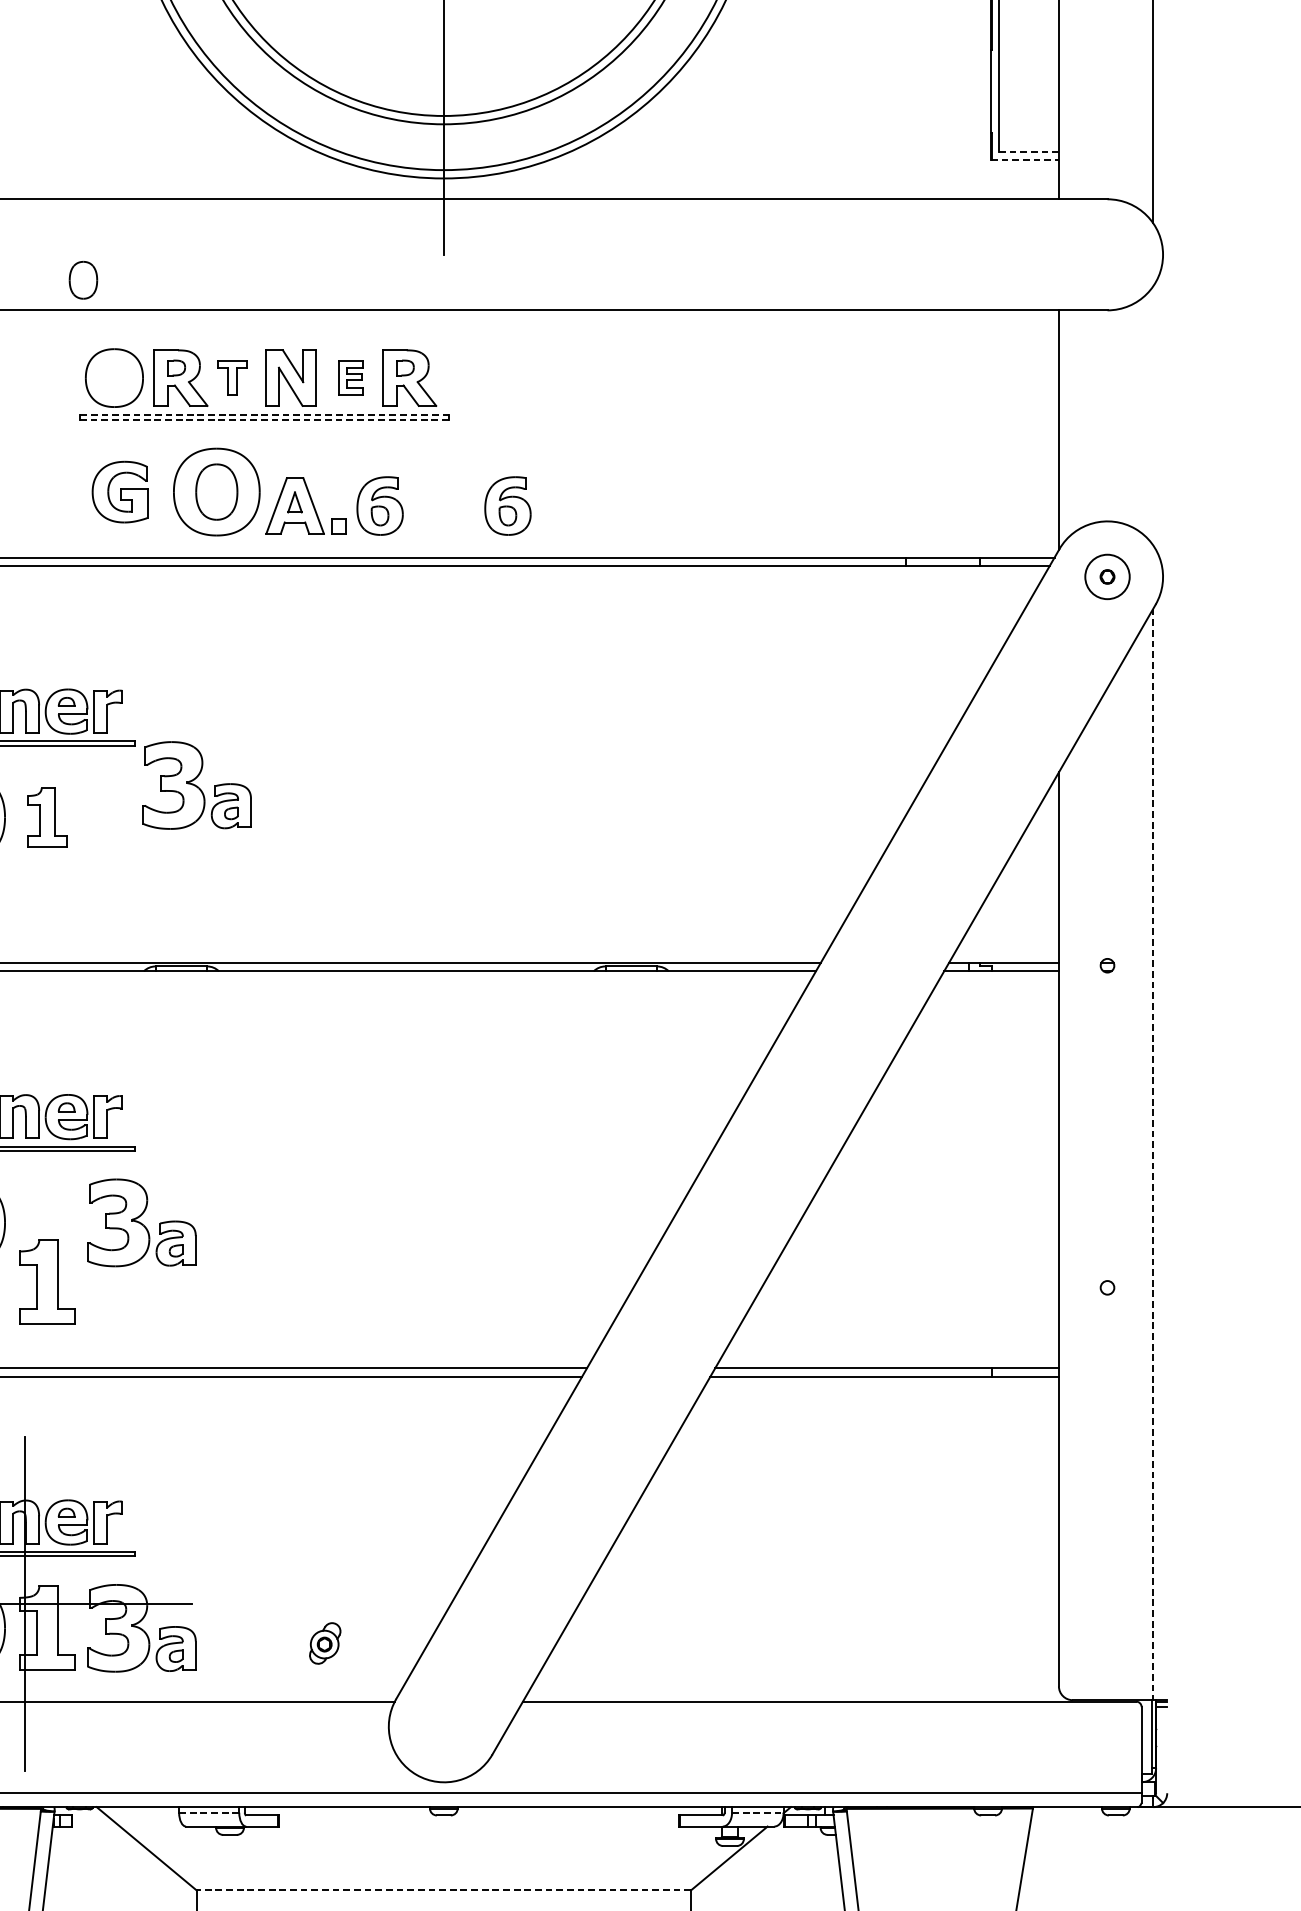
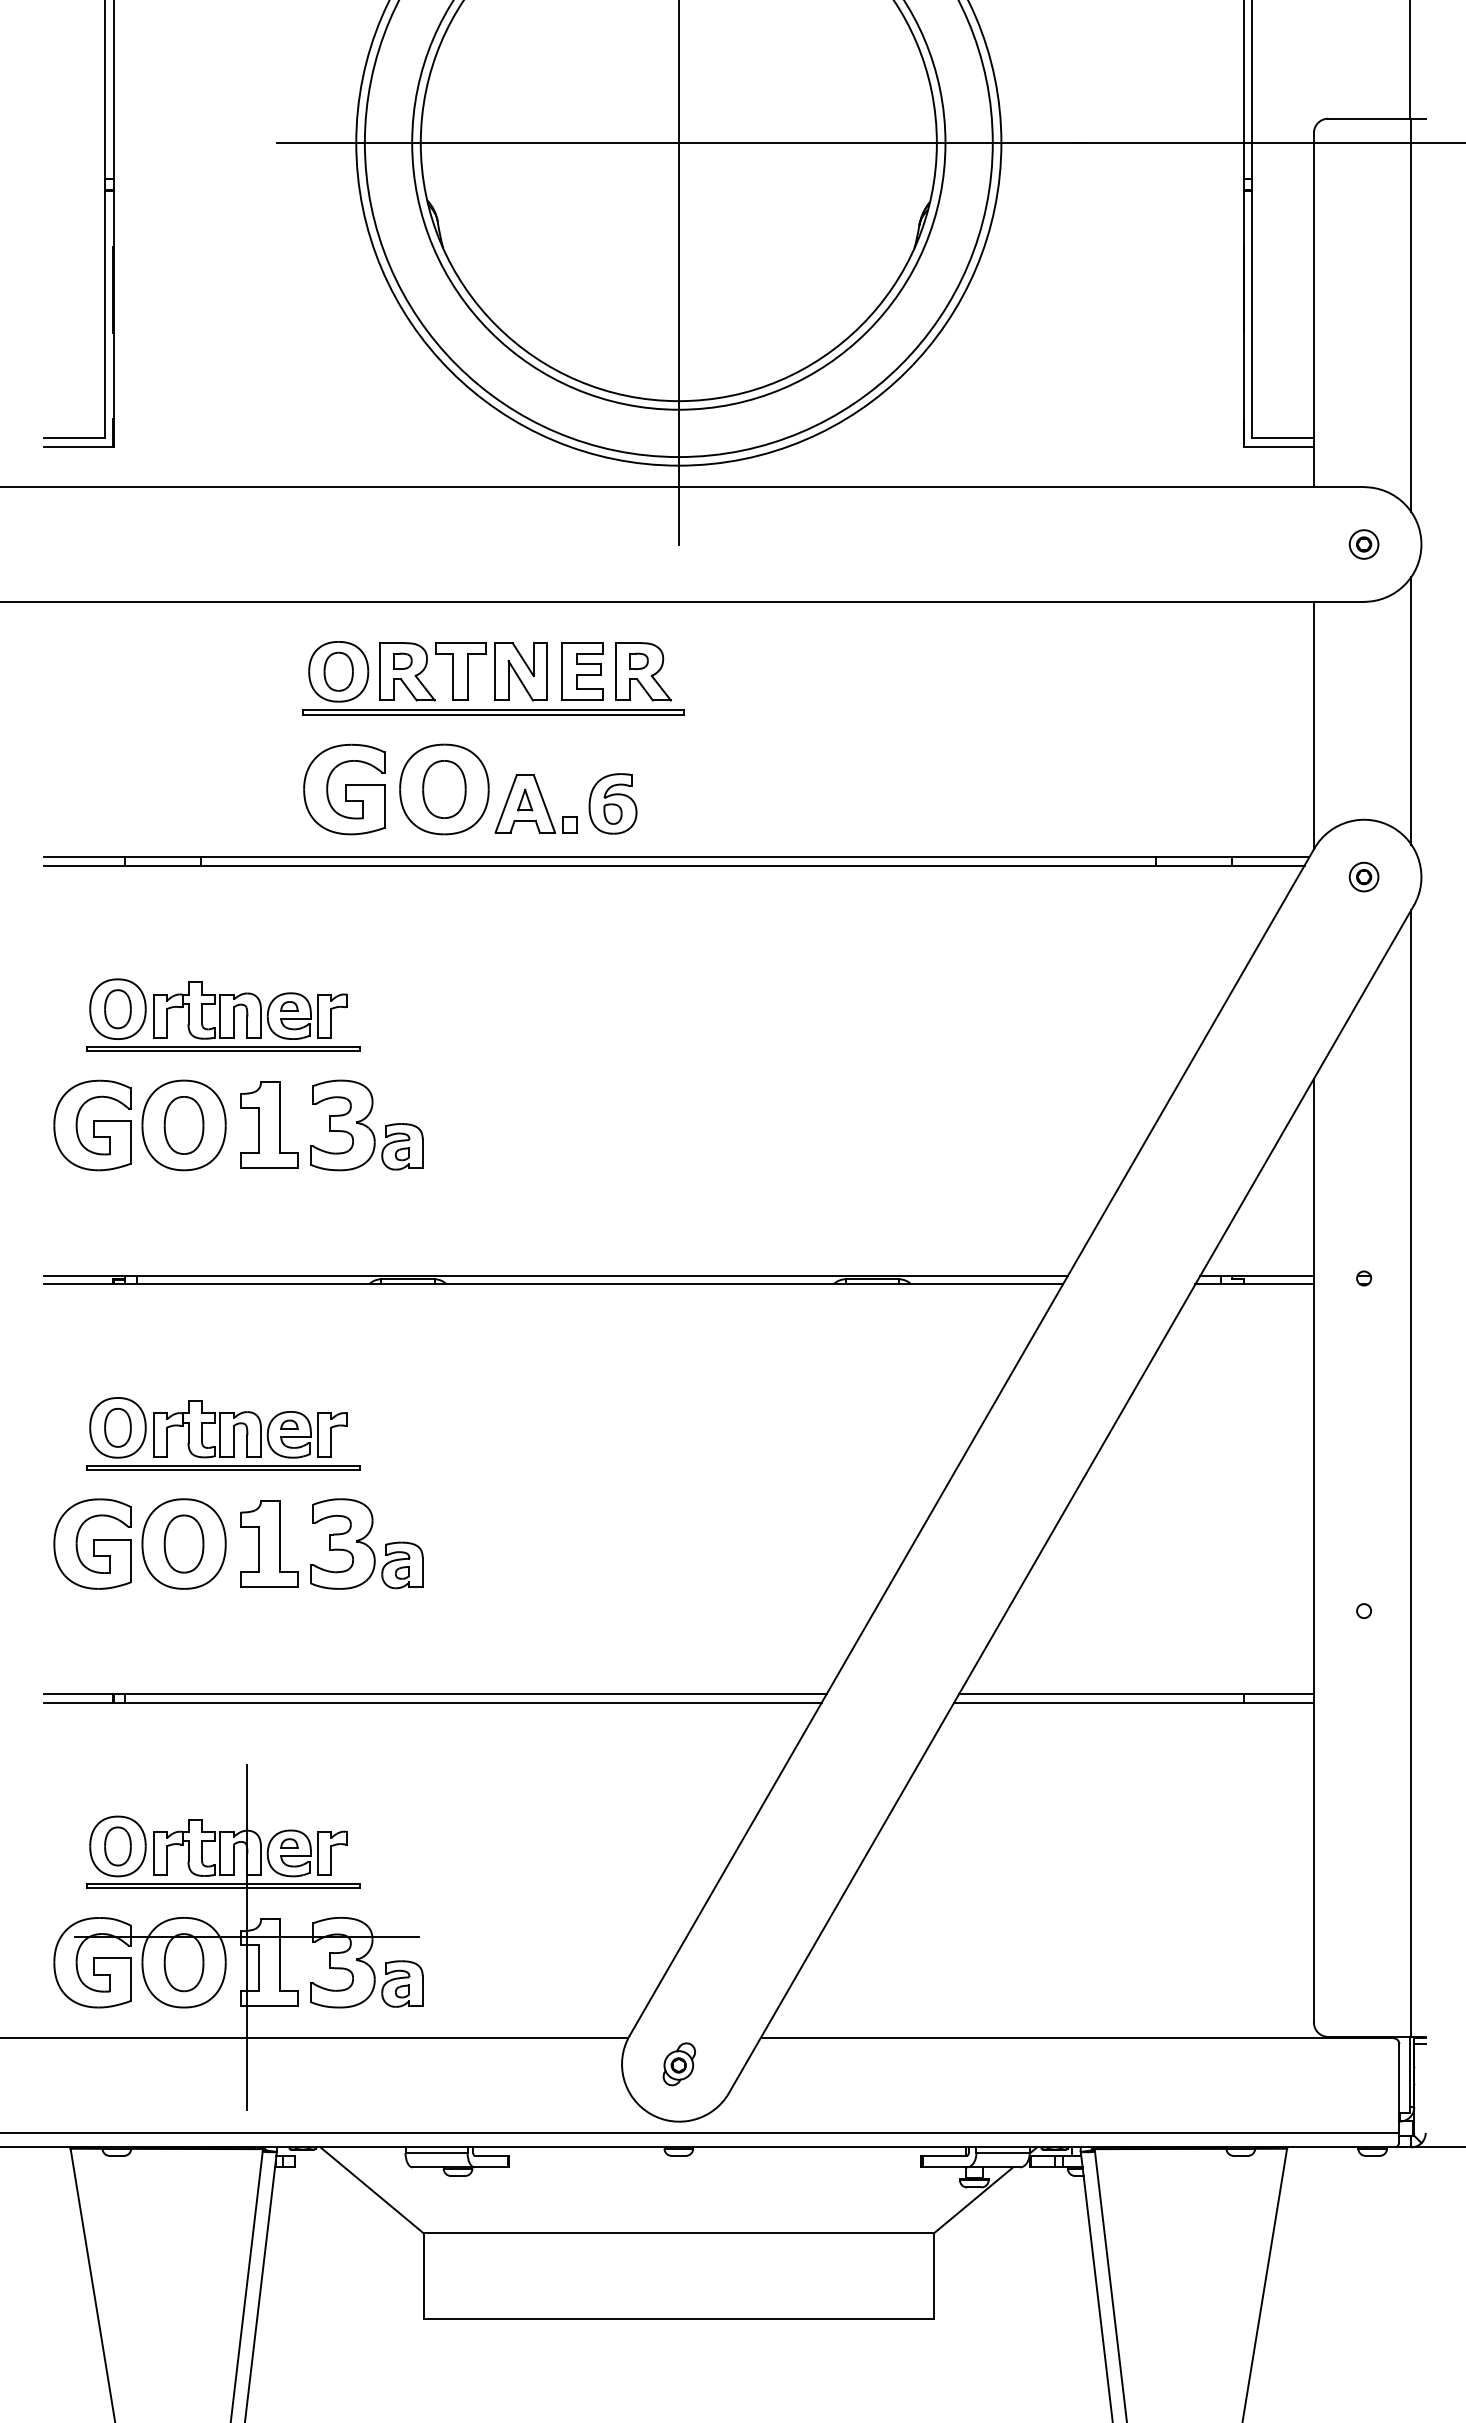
line: (1029, 152) -> (1283, 438), dashed -> solid
line: (1025, 160) -> (1279, 447), dashed -> solid
part: (1106, 254) -> (1363, 544), added
part: (83, 280) -> (338, 671), moved
part: (232, 377) -> (460, 671), size x1.67
part: (350, 377) -> (582, 671), size x1.67
line: (265, 414) -> (494, 709), dashed -> solid
line: (1153, 415) -> (1411, 710), added
line: (264, 420) -> (493, 715), dashed -> solid
part: (120, 492) -> (344, 789), size x1.43
part: (507, 505) -> (744, 803), removed
circle: (1106, 576) -> (1363, 876), size x0.62
part: (196, 785) -> (366, 1125), moved
part: (47, 816) -> (269, 1124), size x1.43
line: (1153, 1154) -> (1411, 1473), dashed -> solid
part: (47, 1281) -> (269, 1543), moved
part: (325, 1643) -> (679, 2064), moved
line: (210, 1813) -> (437, 2153), dashed -> solid
line: (758, 1813) -> (1003, 2153), dashed -> solid
line: (443, 1890) -> (678, 2233), dashed -> solid

